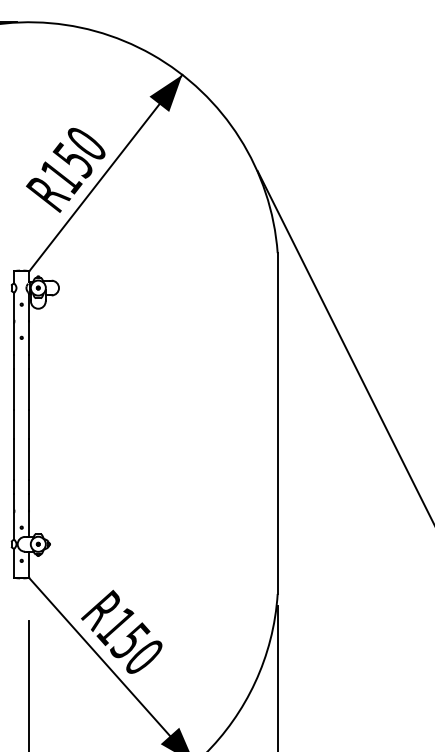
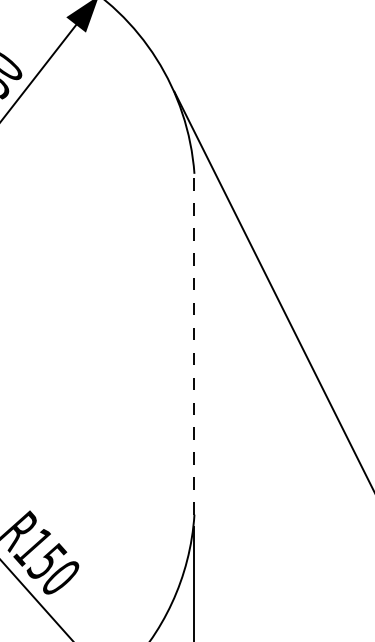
line: (277, 423) -> (194, 344), solid -> dashed

